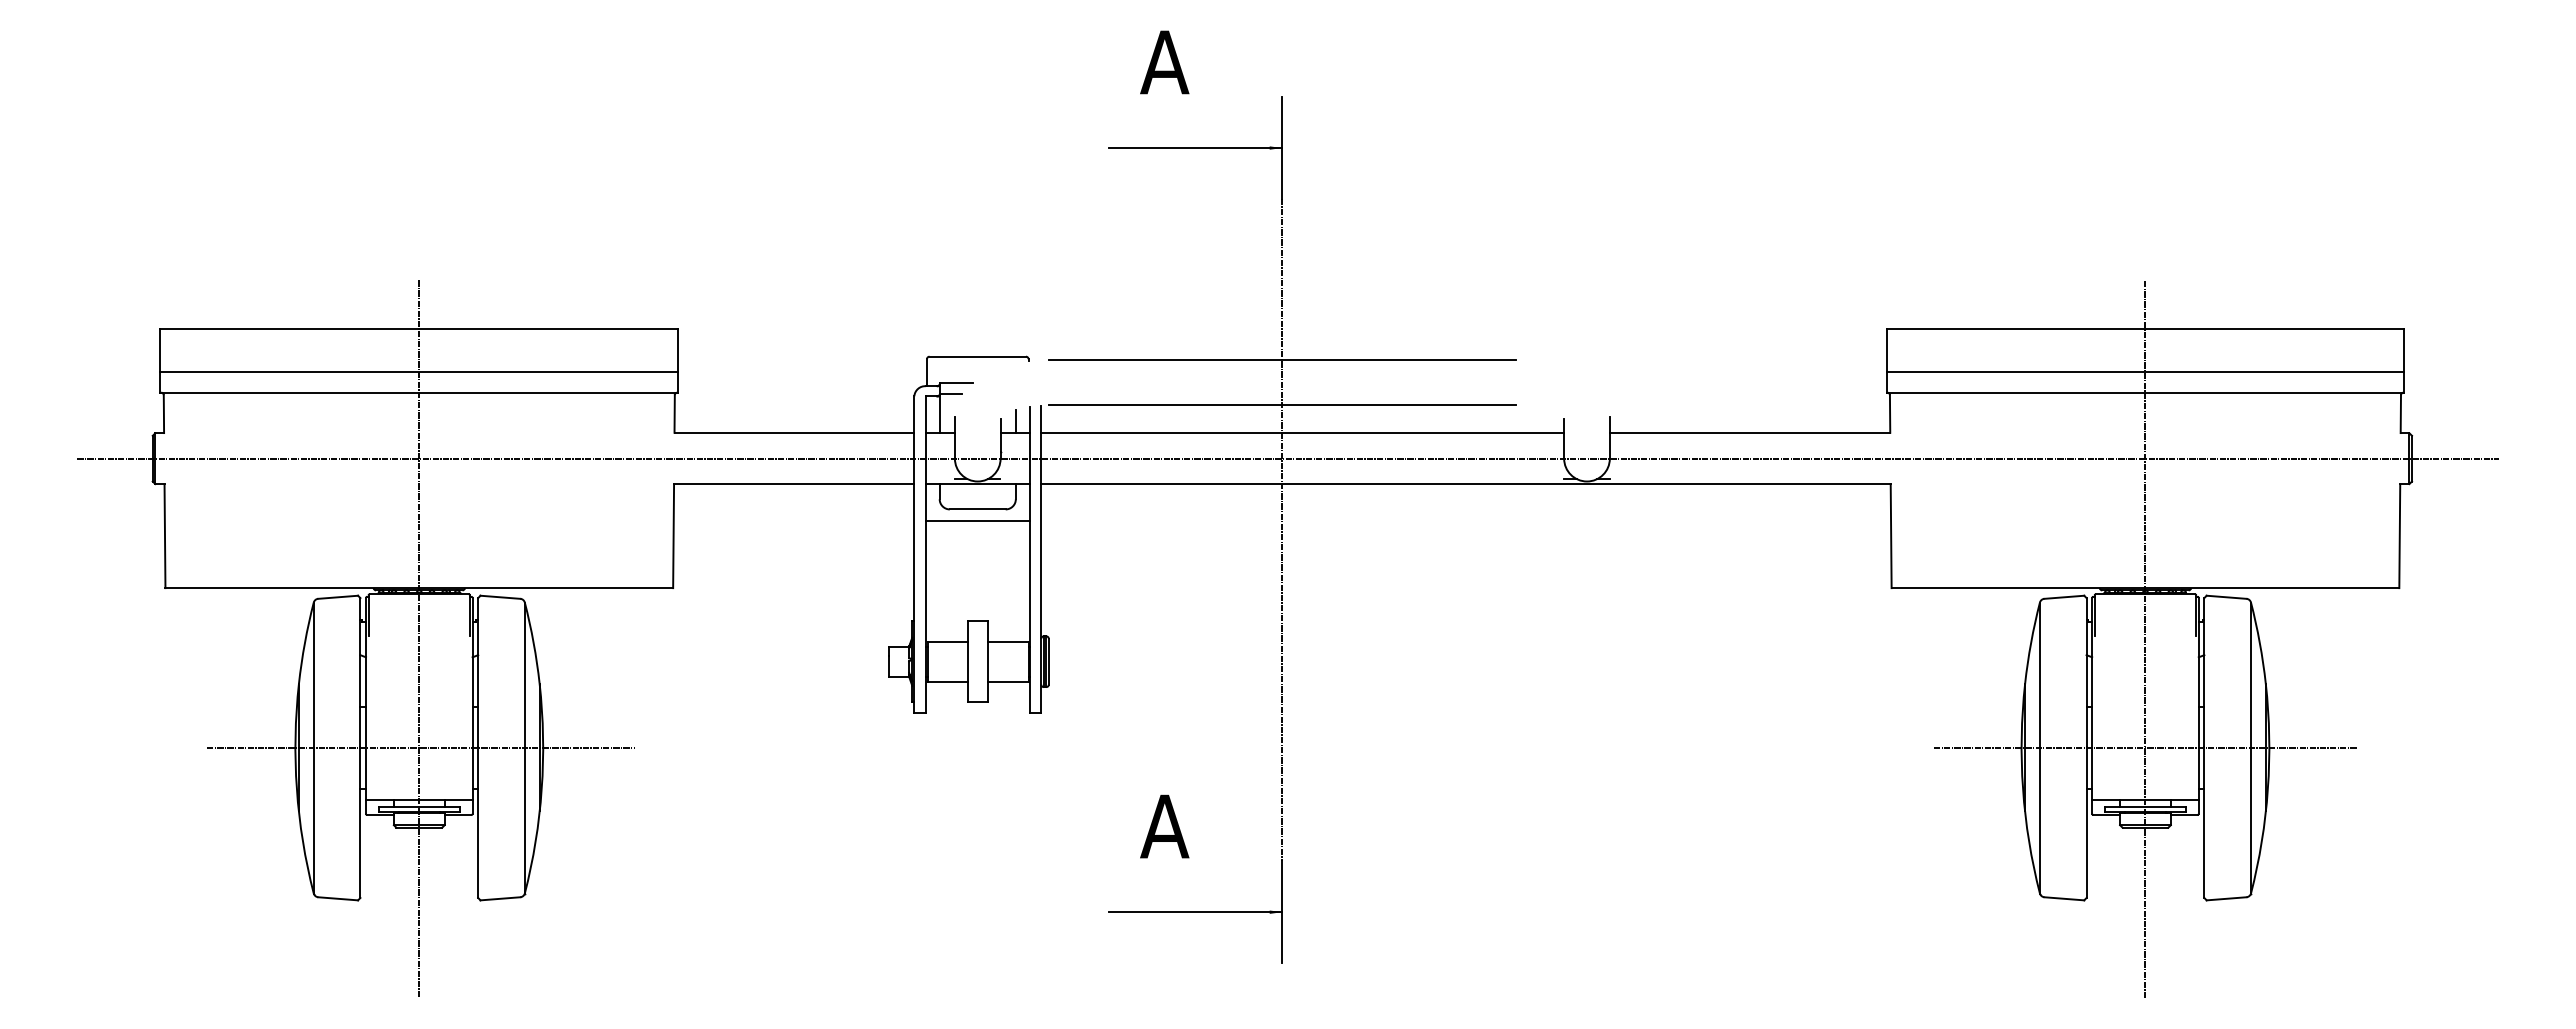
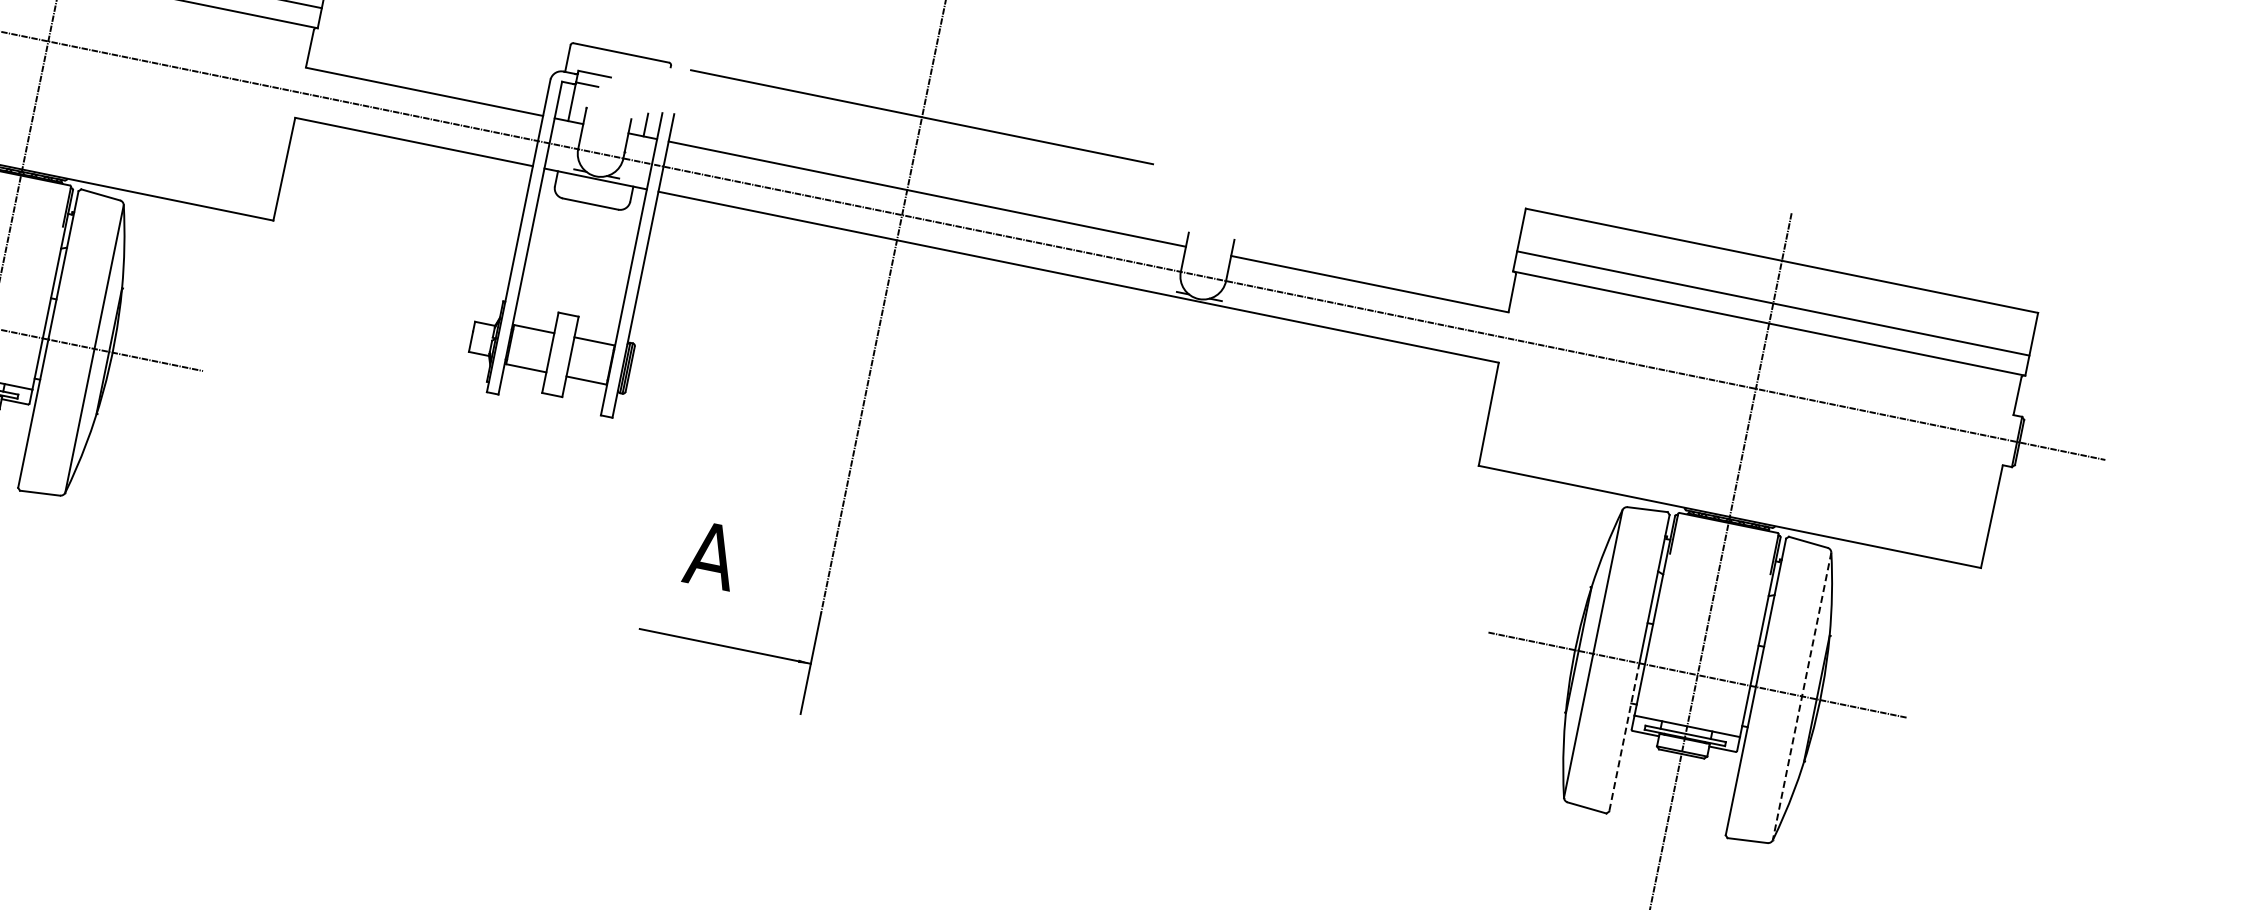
line: (1281, 405) -> (911, 162), removed
line: (977, 520) -> (588, 214), removed
line: (2251, 748) -> (1802, 696), solid -> dashed
line: (2086, 823) -> (1624, 737), solid -> dashed

